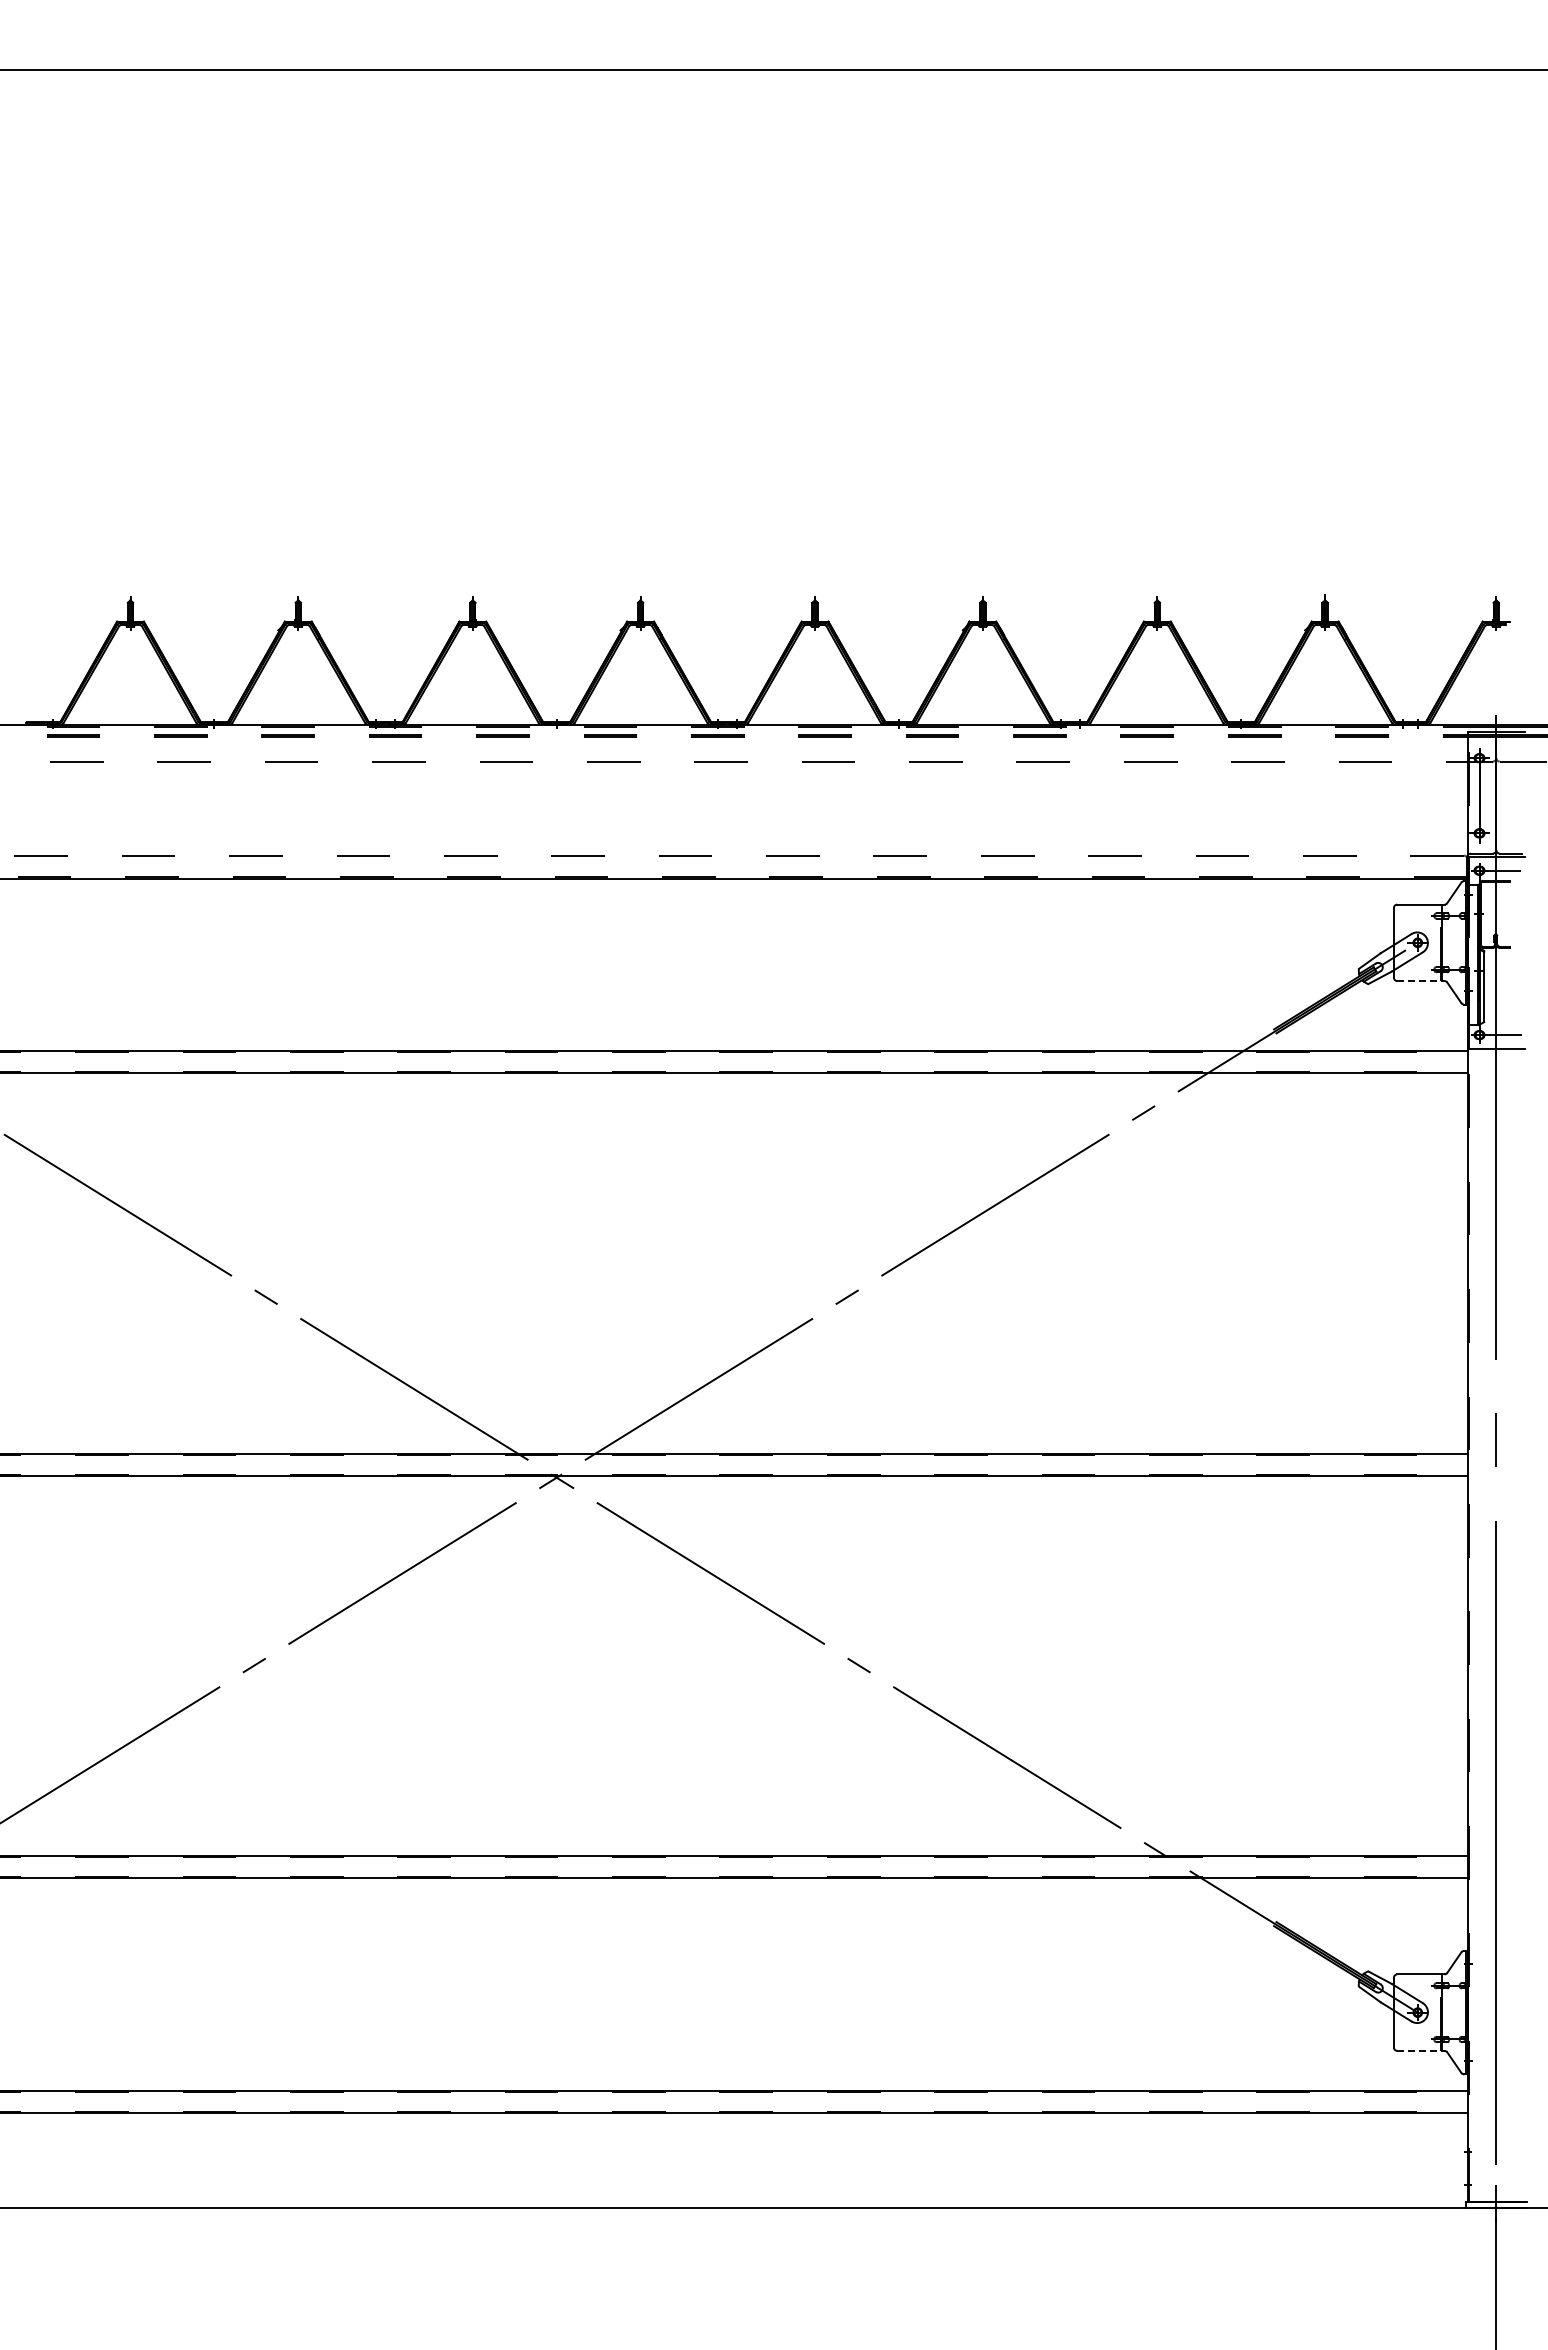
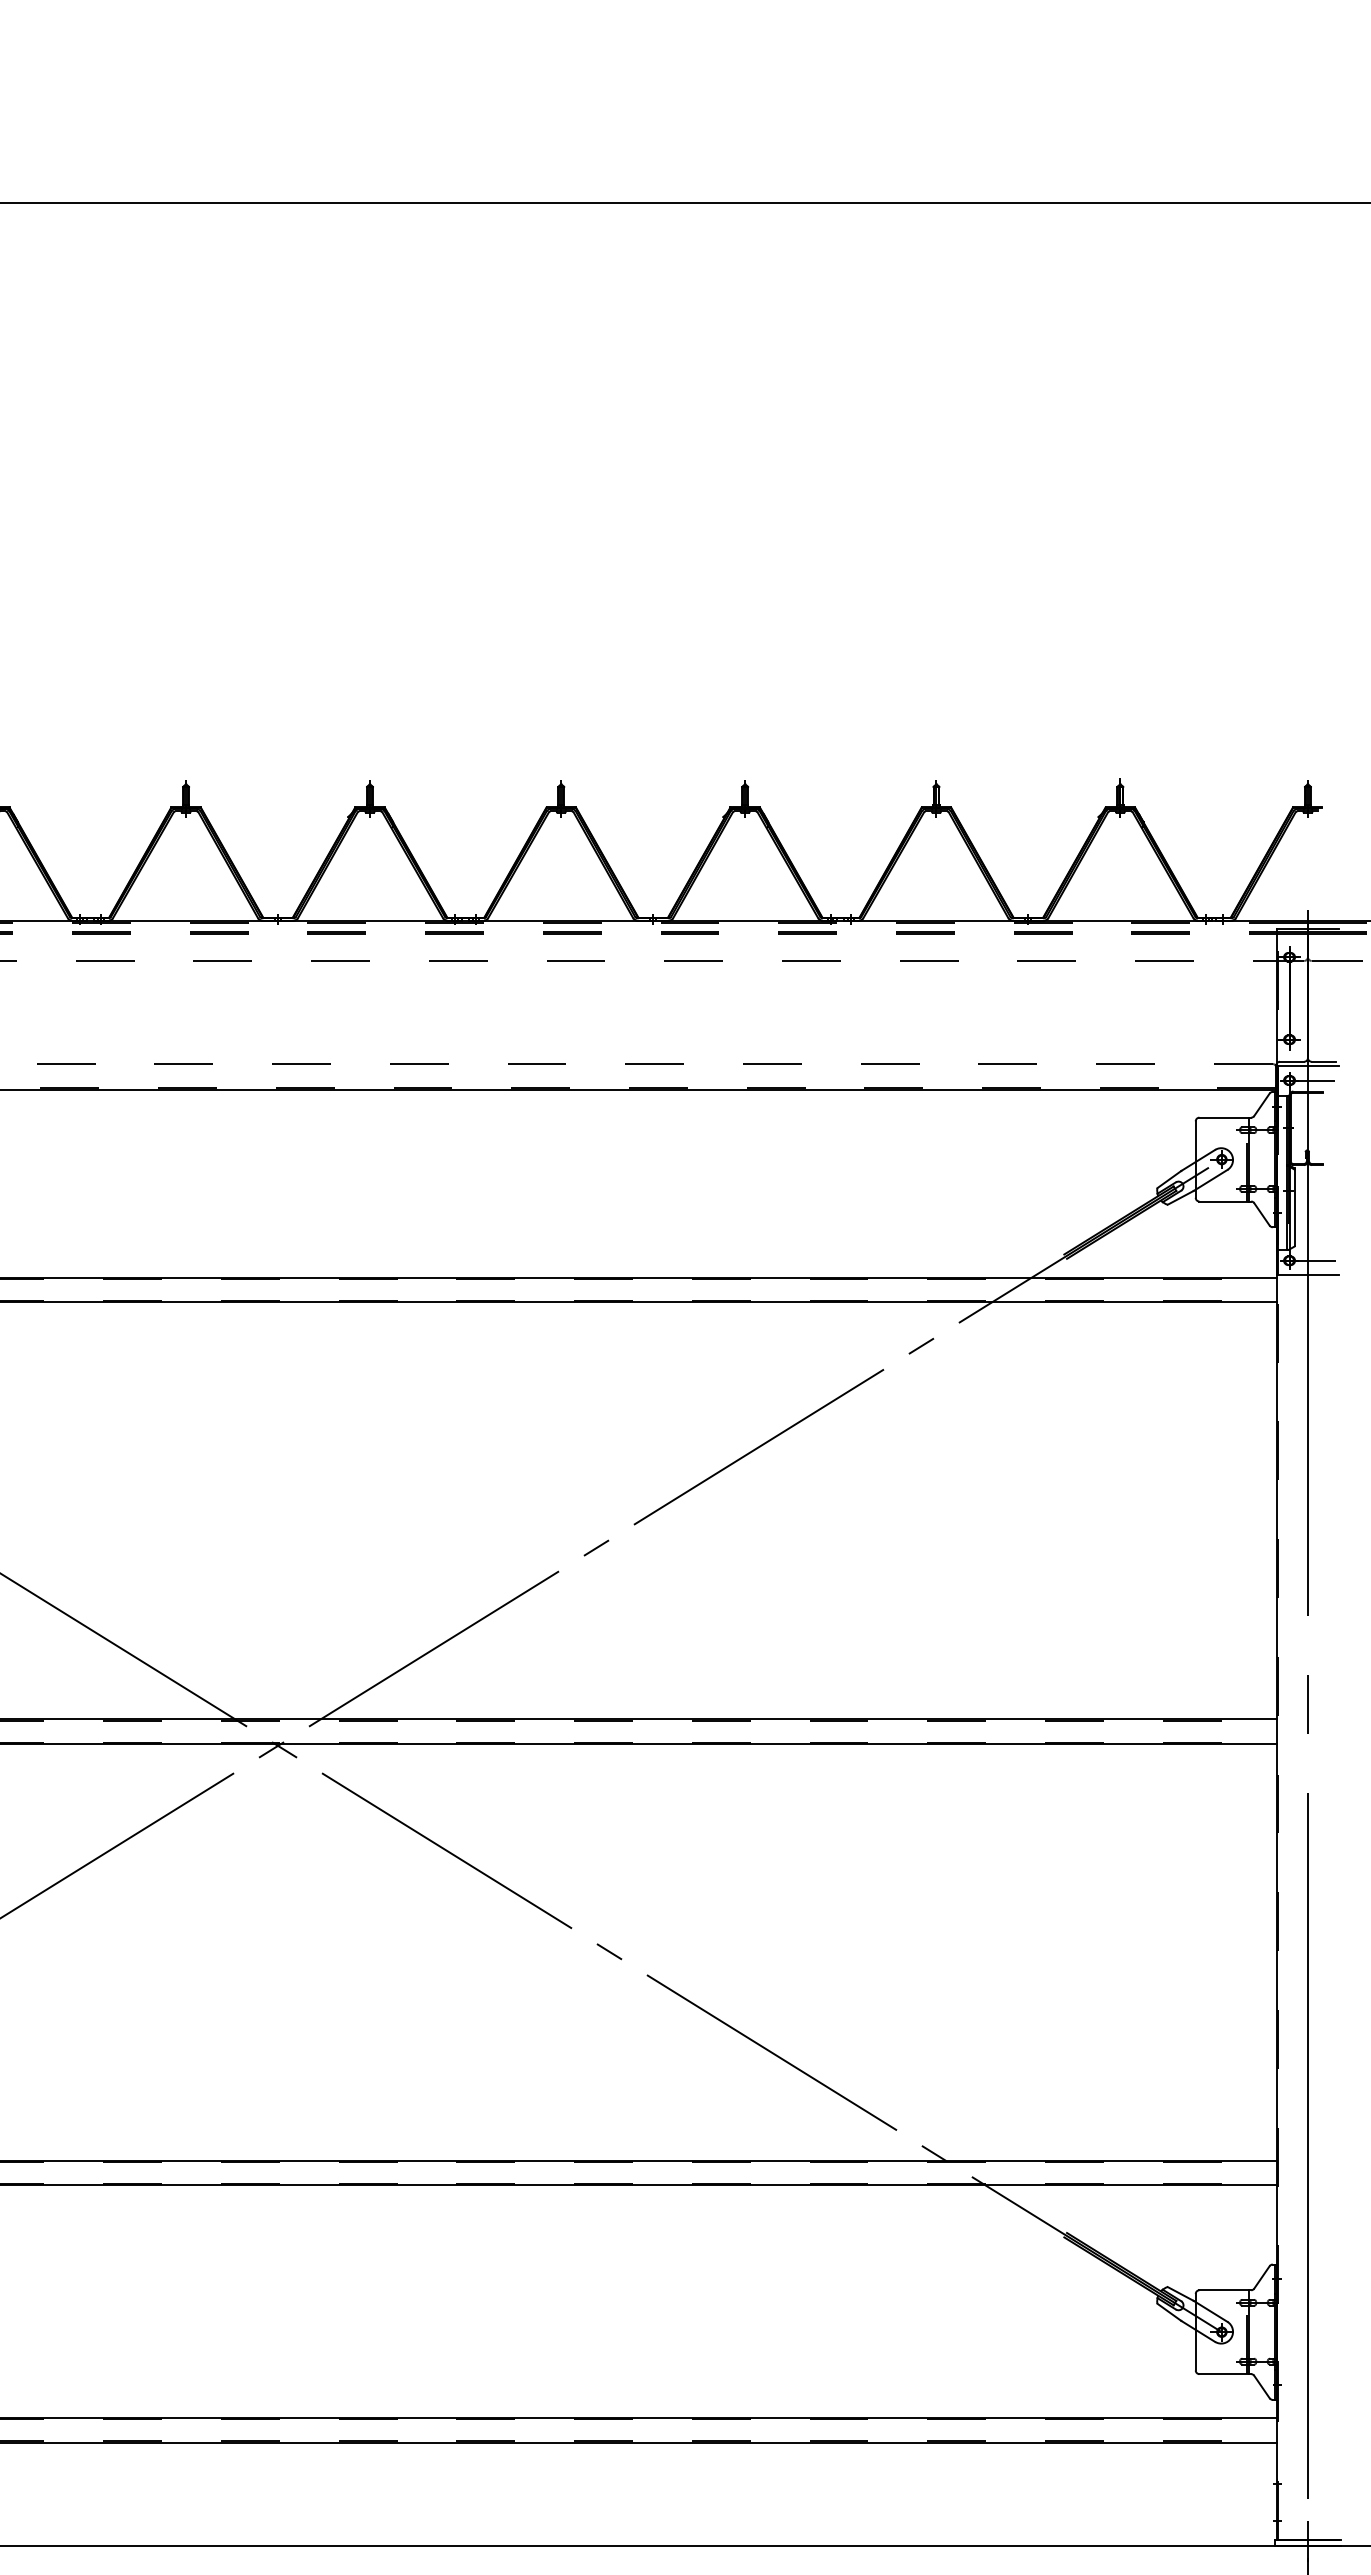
line: (1420, 981) -> (1224, 1201), dashed -> solid
line: (1420, 2050) -> (1224, 2373), dashed -> solid

